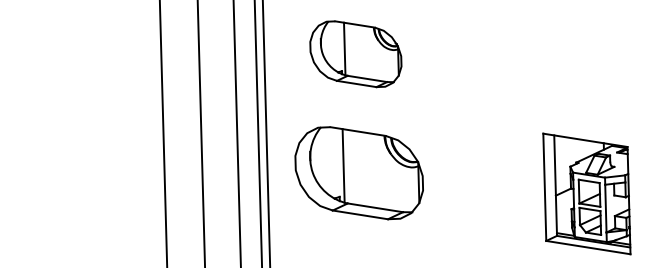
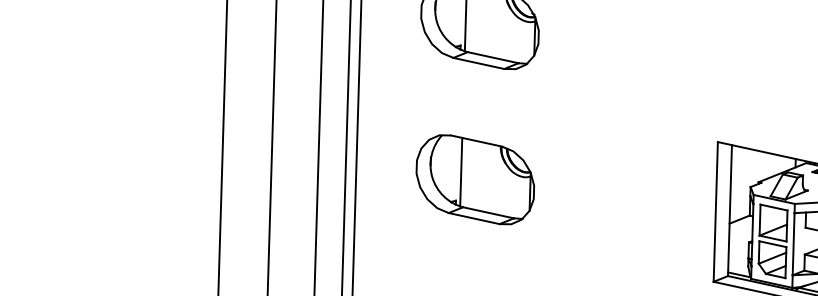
part: (358, 173) -> (474, 180), size x0.71

